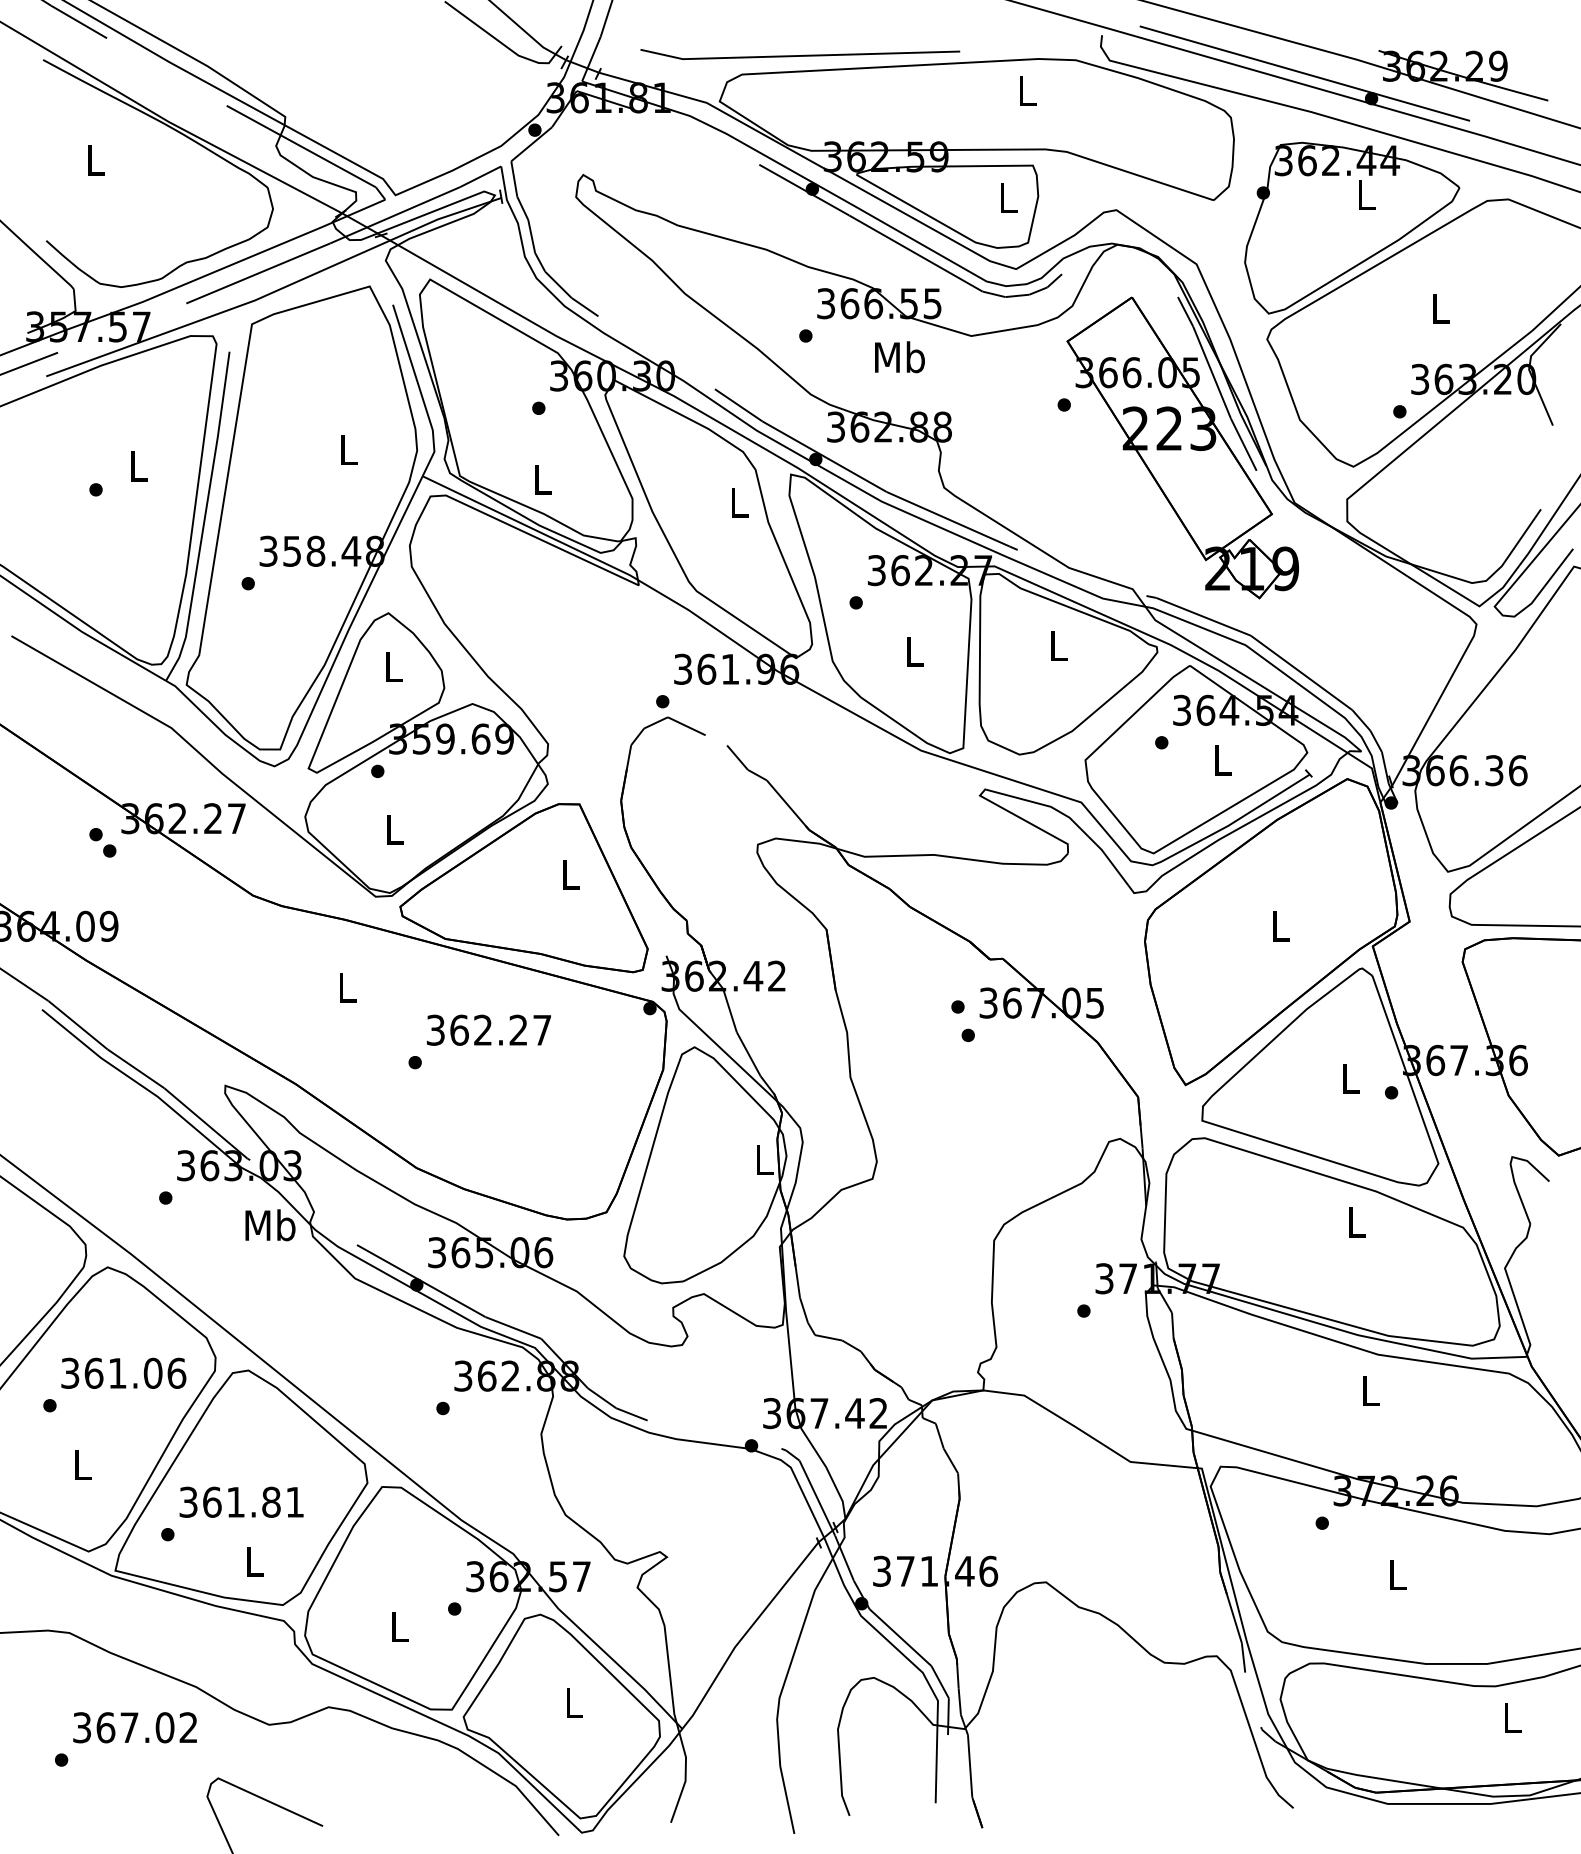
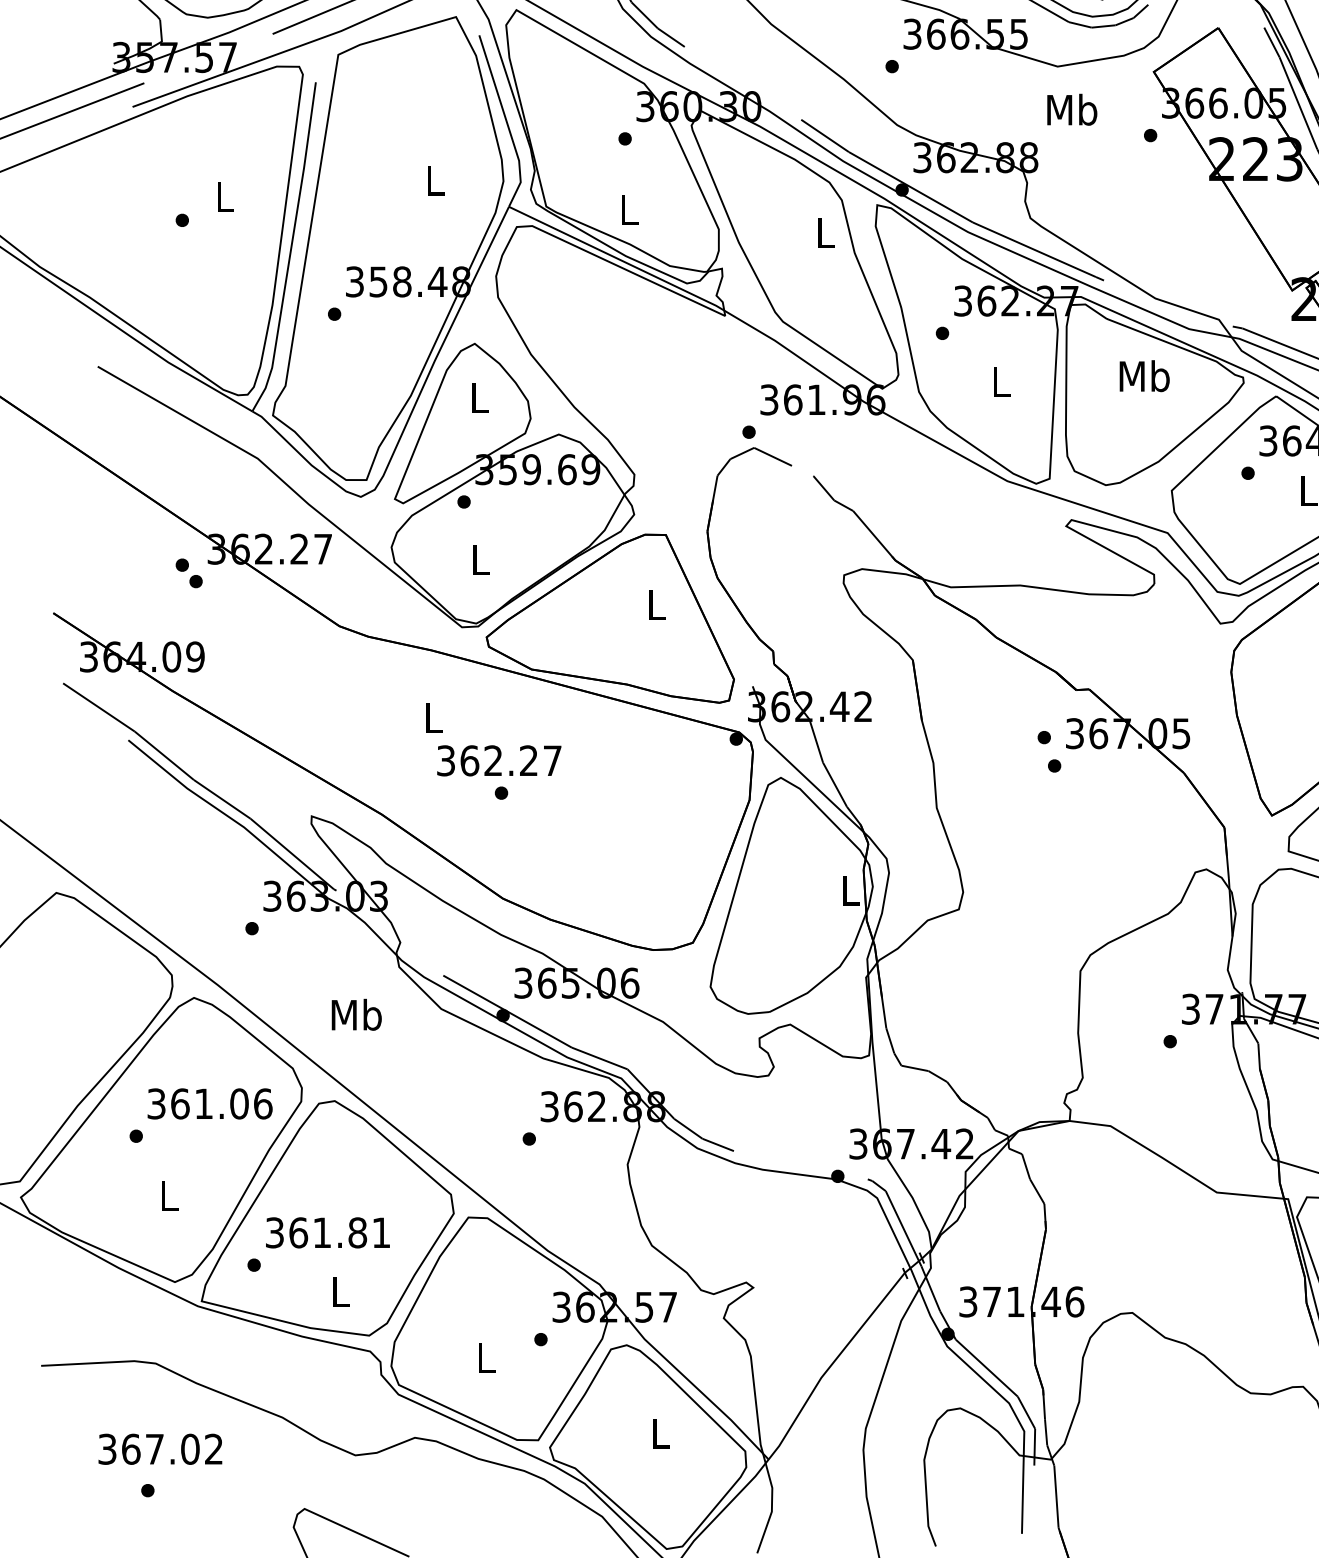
text: (899, 357) -> (1071, 110), moved
text: (1058, 645) -> (1144, 376), L -> Mb
text: (488, 1029) -> (498, 760), moved
text: (270, 1225) -> (356, 1015), moved
text: (134, 1727) -> (159, 1449), moved

